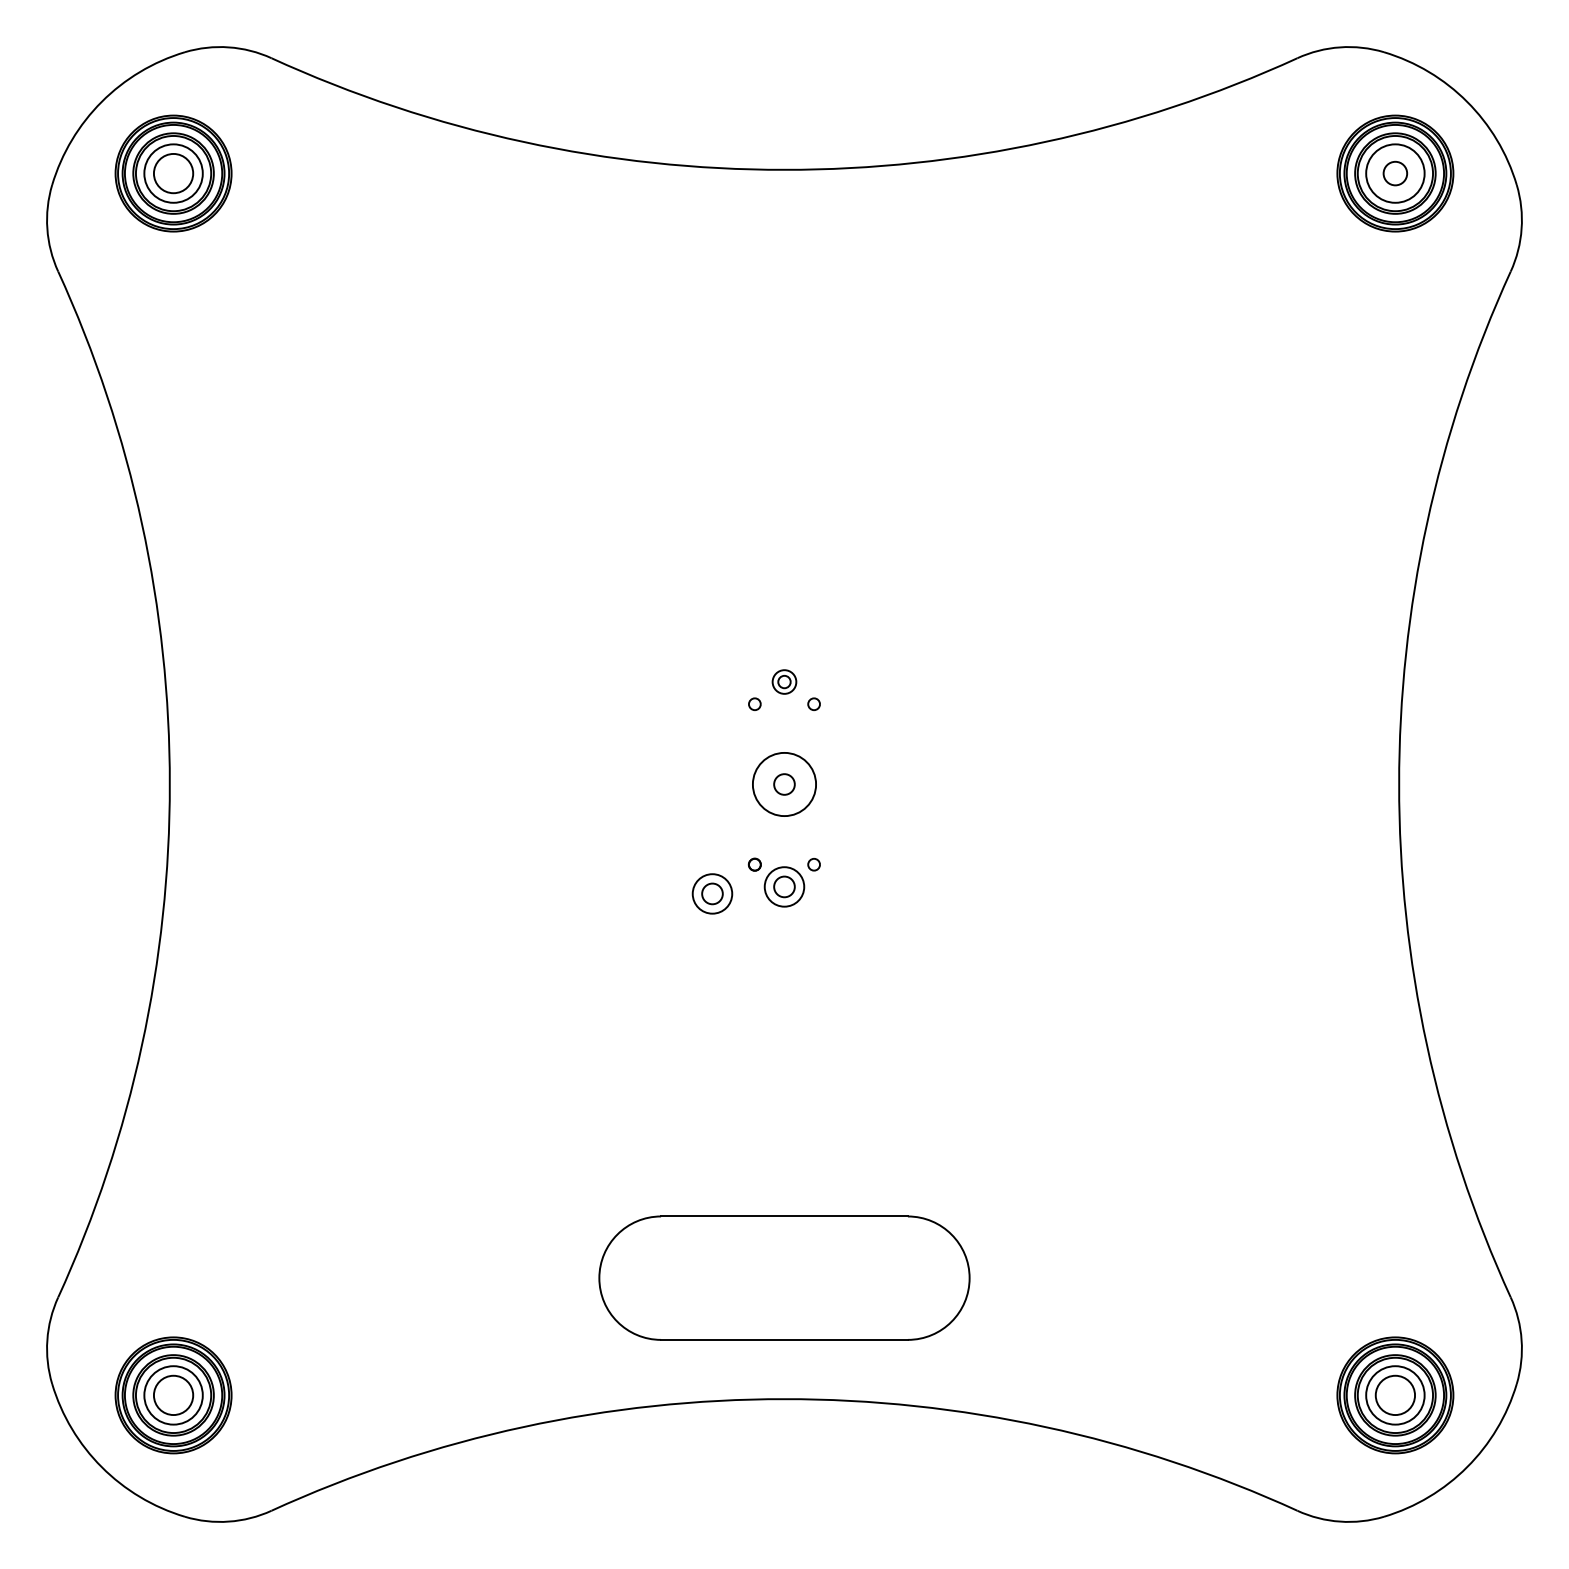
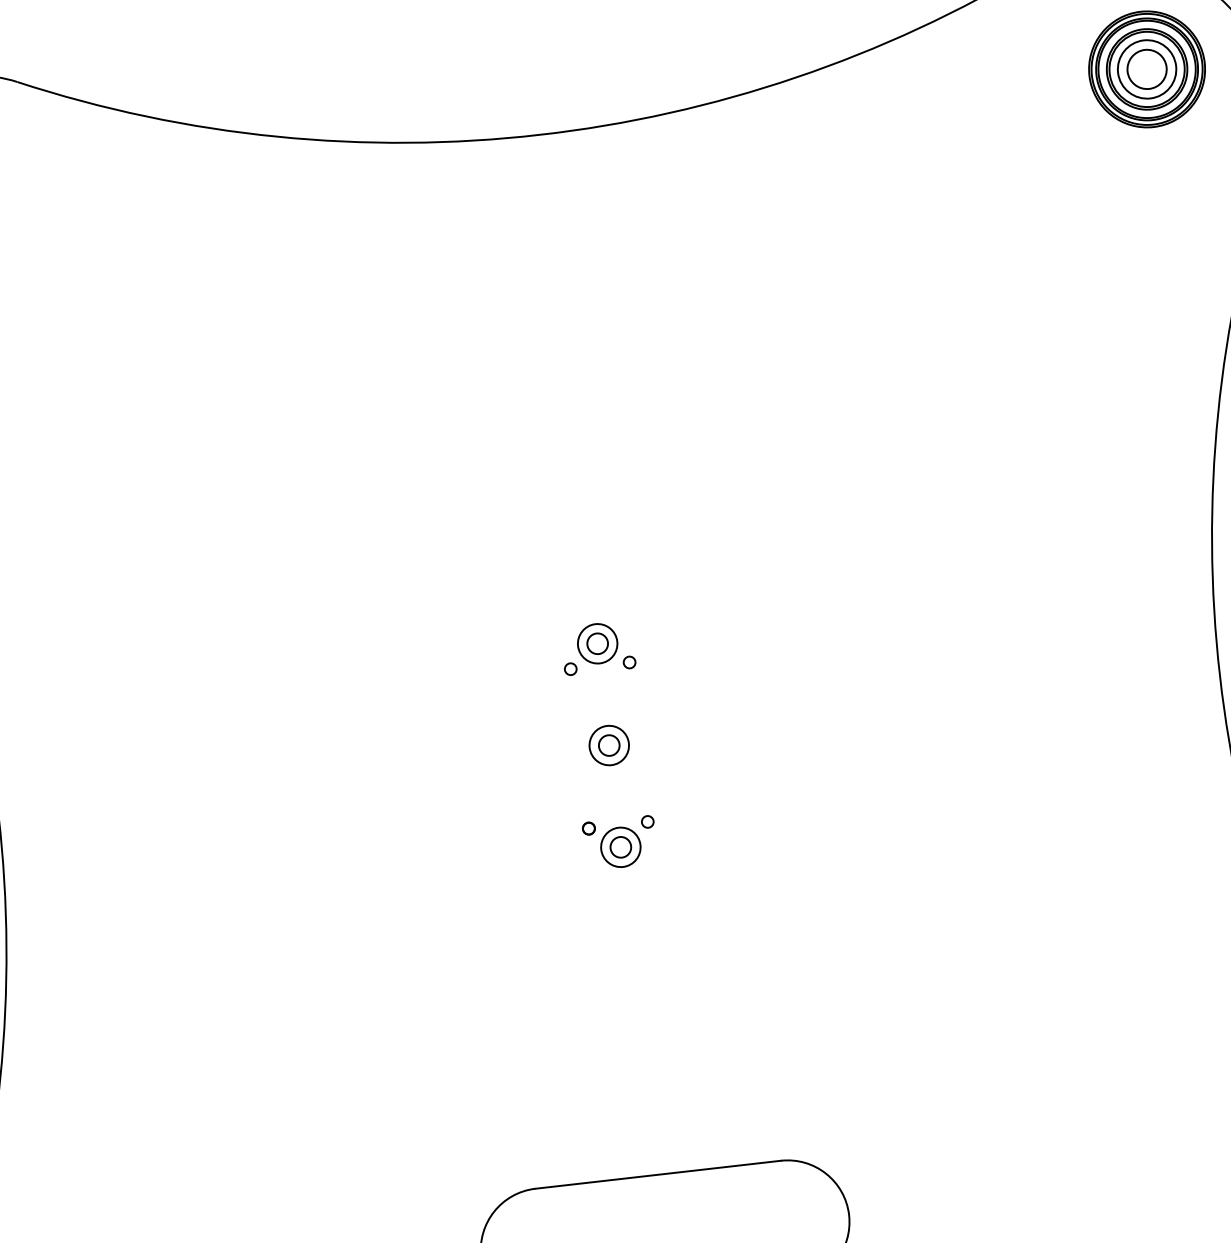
circle: (1395, 173) -> (1147, 69), size x1.67
part: (784, 681) -> (597, 643), size x1.67
circle: (784, 784) -> (609, 745), size x0.62
part: (712, 893) -> (550, 862), removed

